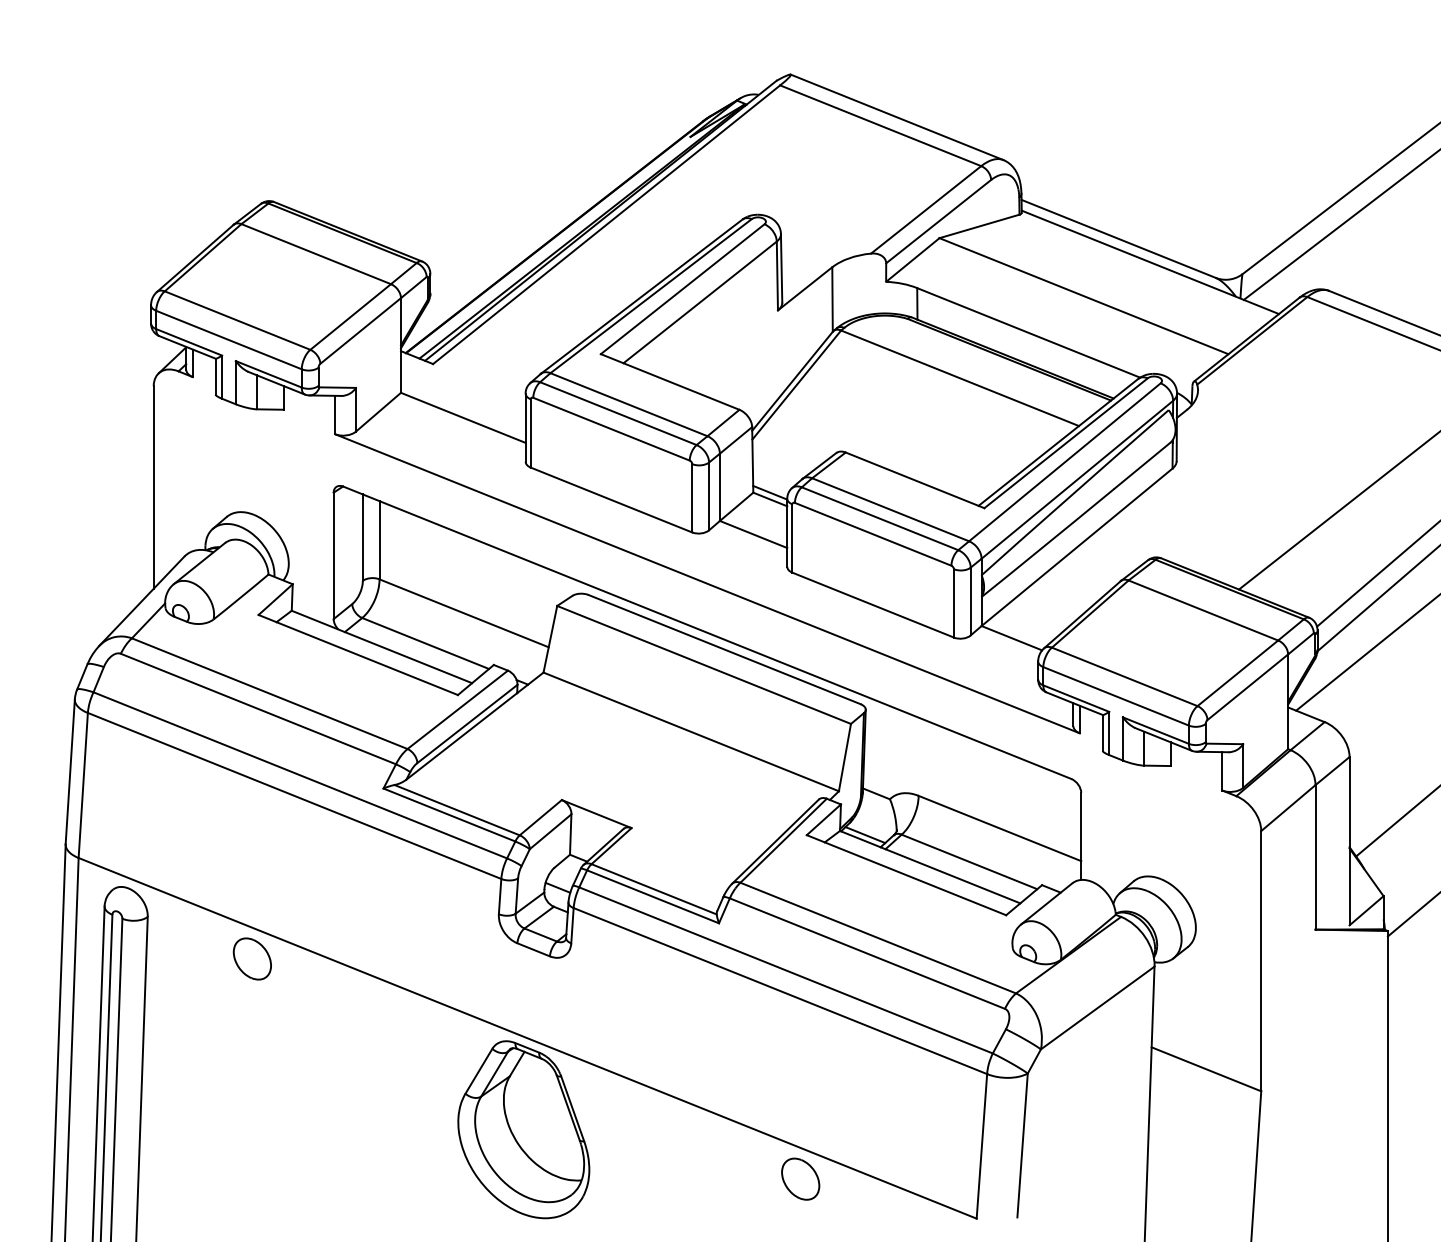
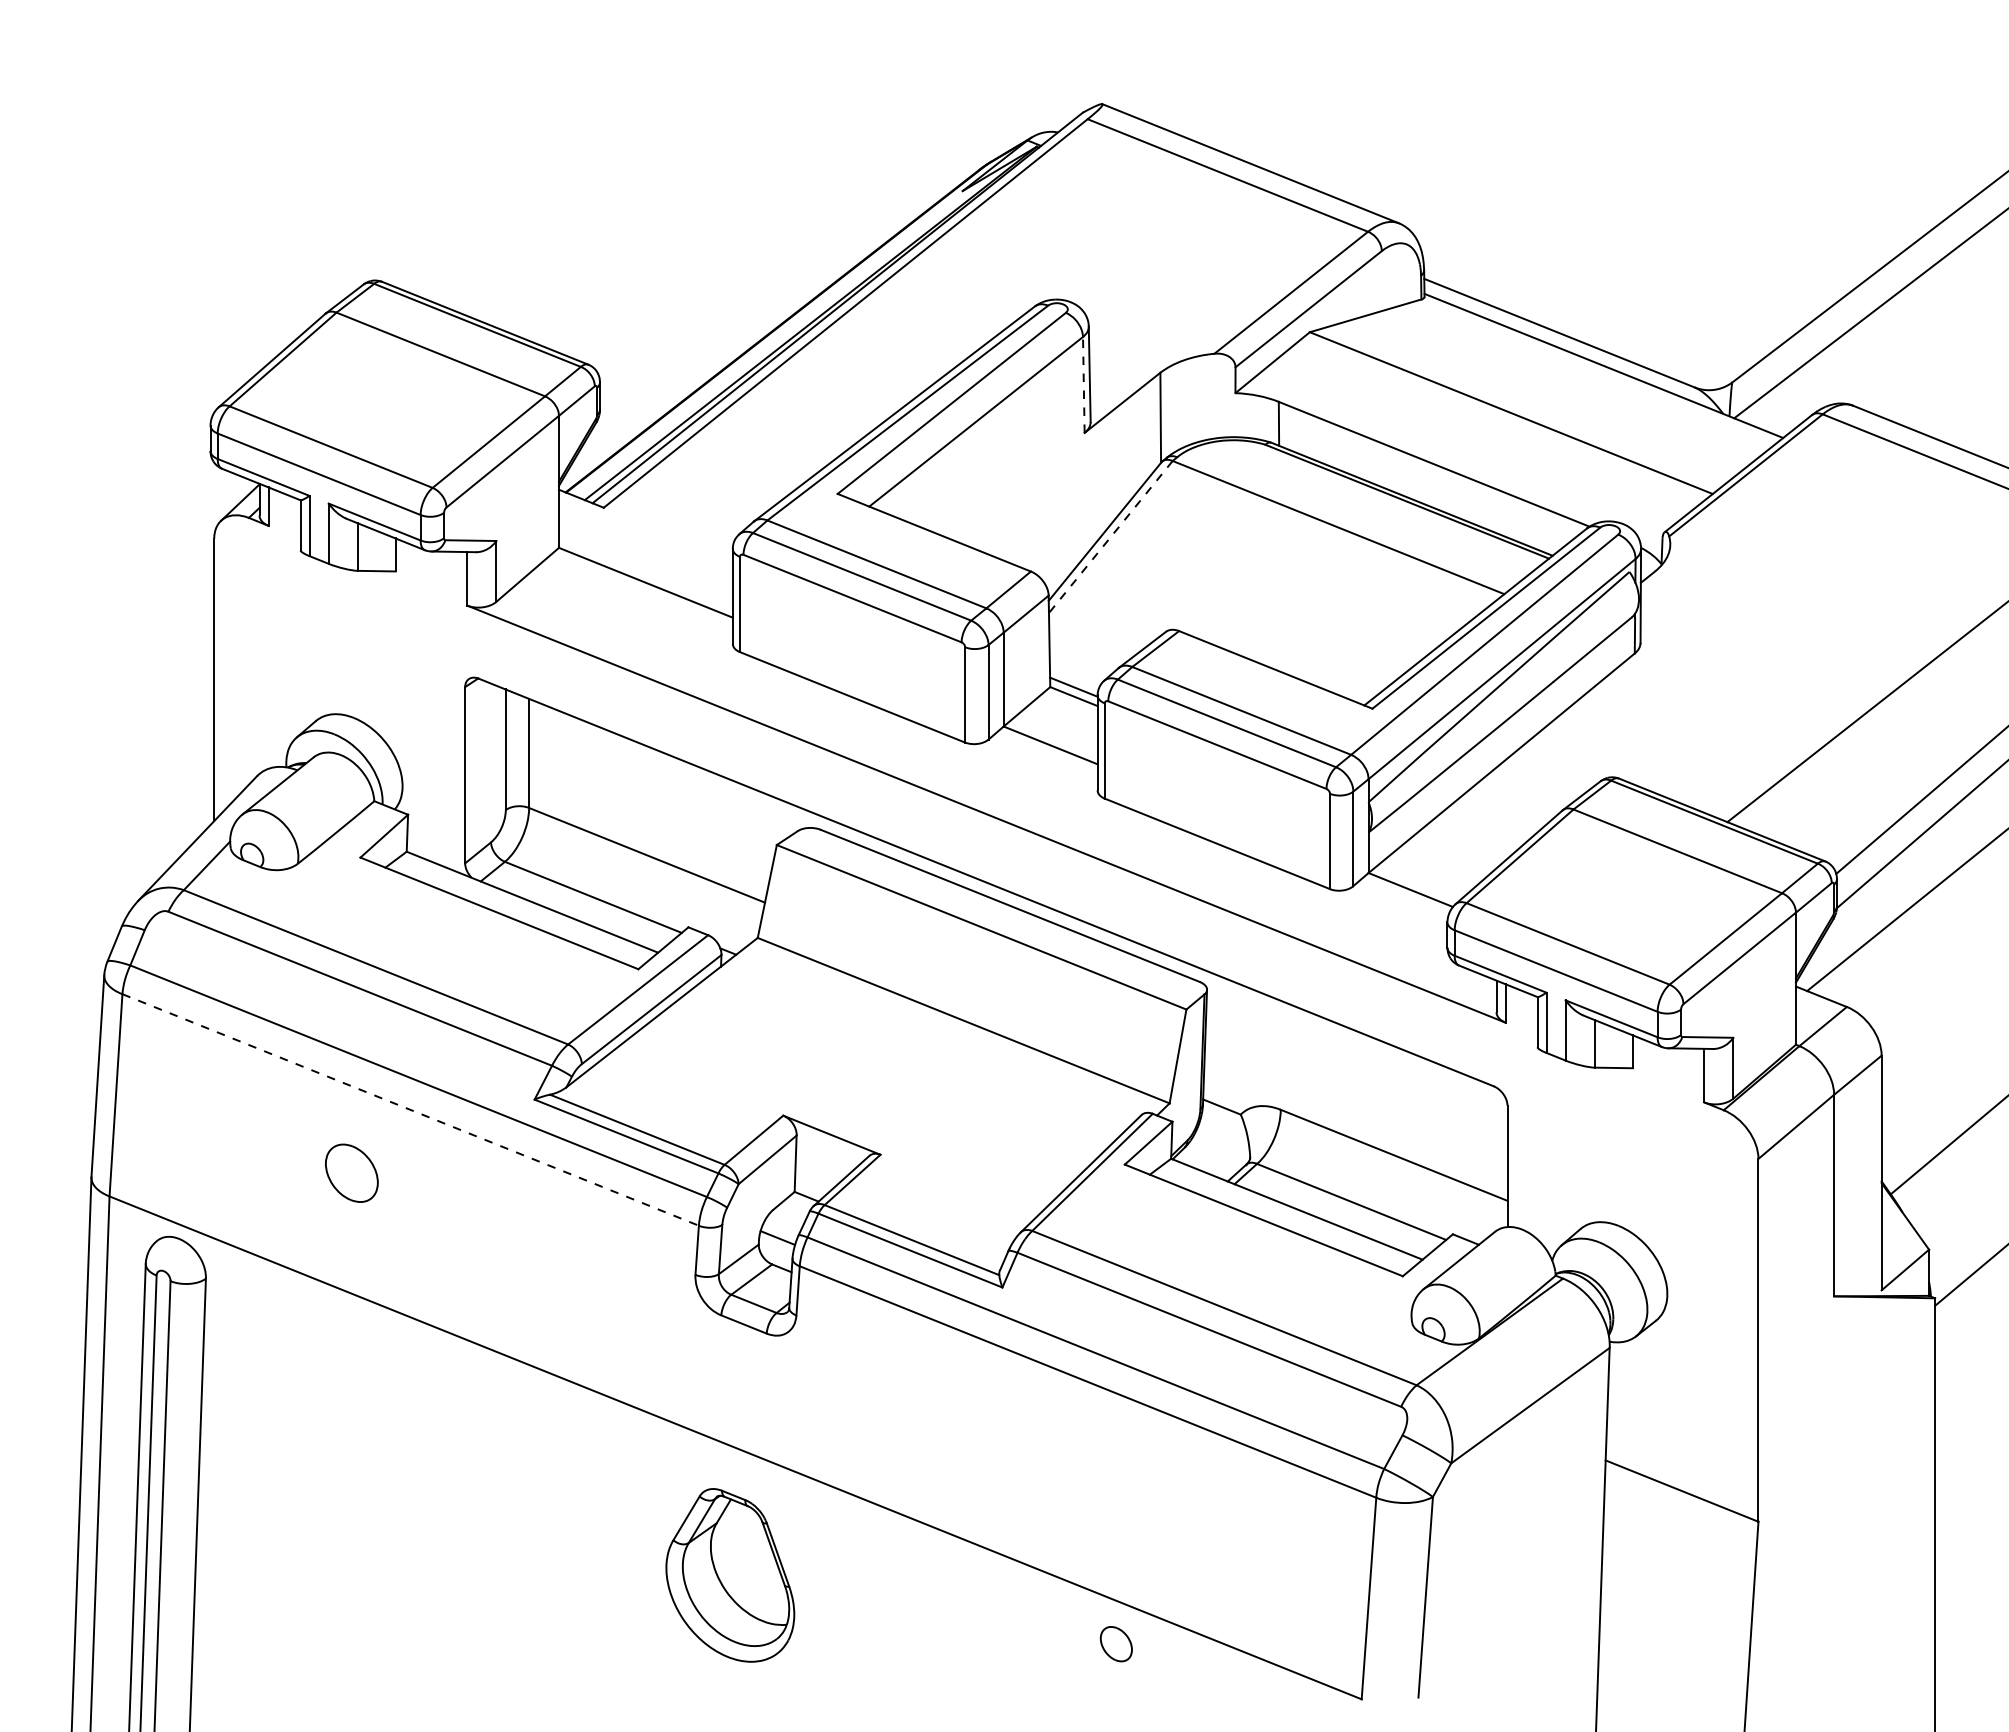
line: (777, 275) -> (1083, 384), solid -> dashed
line: (796, 385) -> (1110, 537), solid -> dashed
line: (294, 795) -> (410, 1109), solid -> dashed
line: (865, 835) -> (1206, 1164), removed
part: (252, 958) -> (351, 1172), moved
part: (523, 1129) -> (730, 1575), size x0.7
part: (800, 1178) -> (1116, 1643), size x0.6

